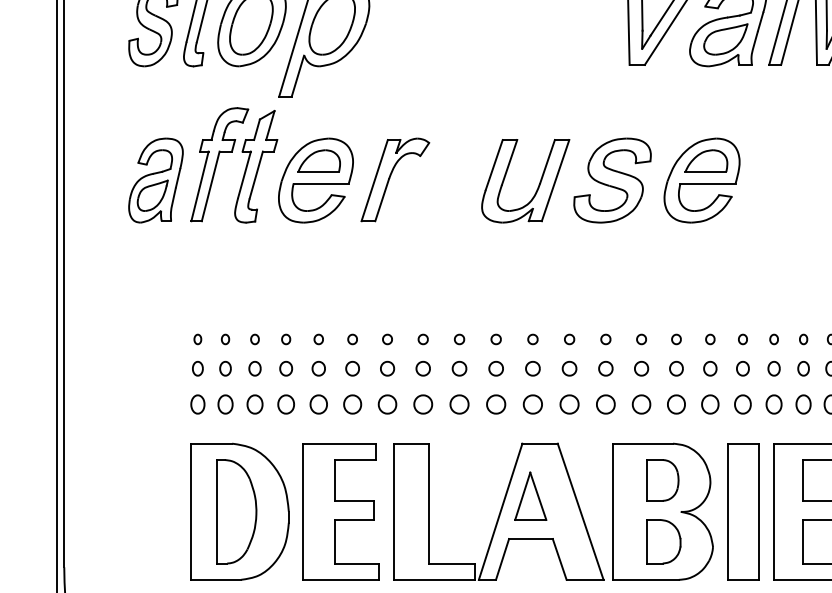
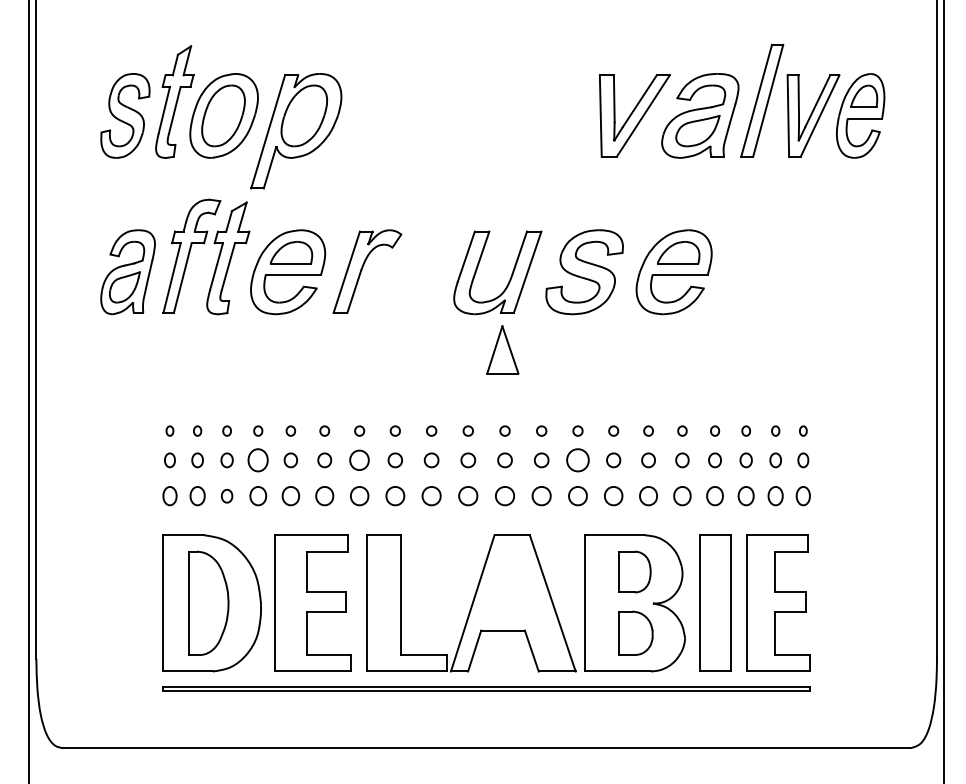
part: (286, 368) -> (258, 460), size x1.6
part: (387, 368) -> (359, 460), size x1.4
part: (605, 368) -> (577, 460), size x1.6
part: (254, 404) -> (226, 496), size x0.7
part: (530, 495) -> (502, 349), moved

